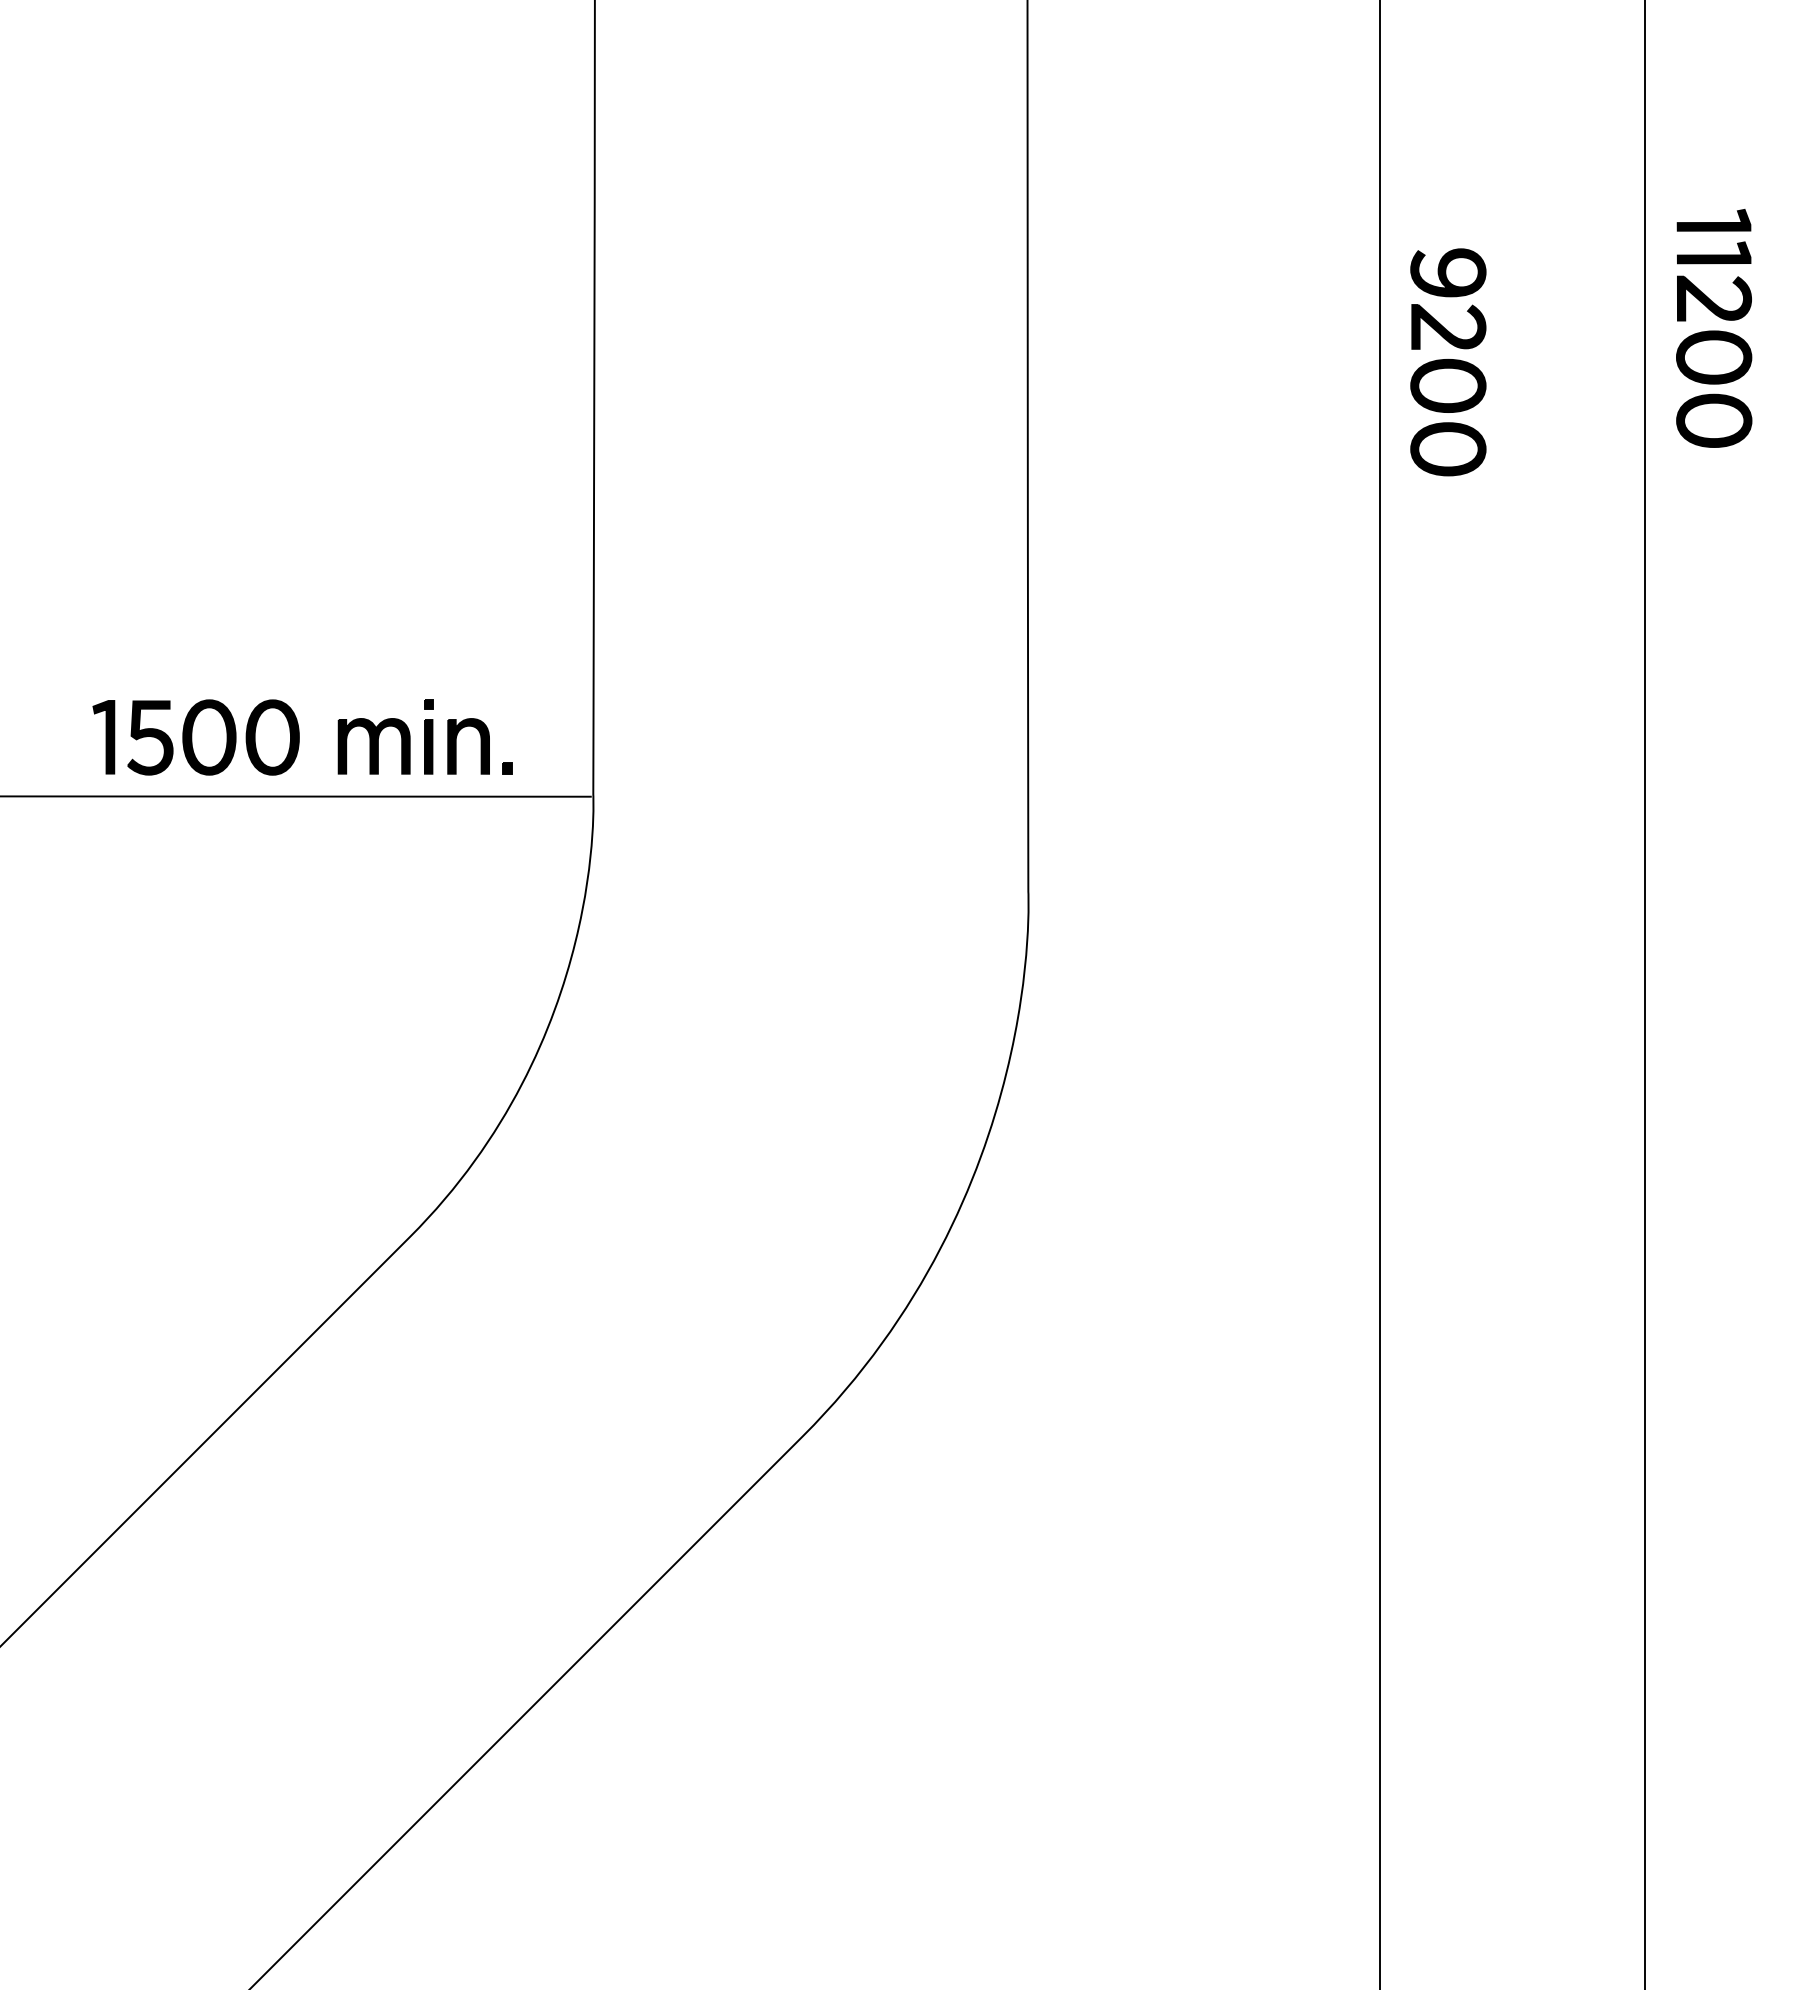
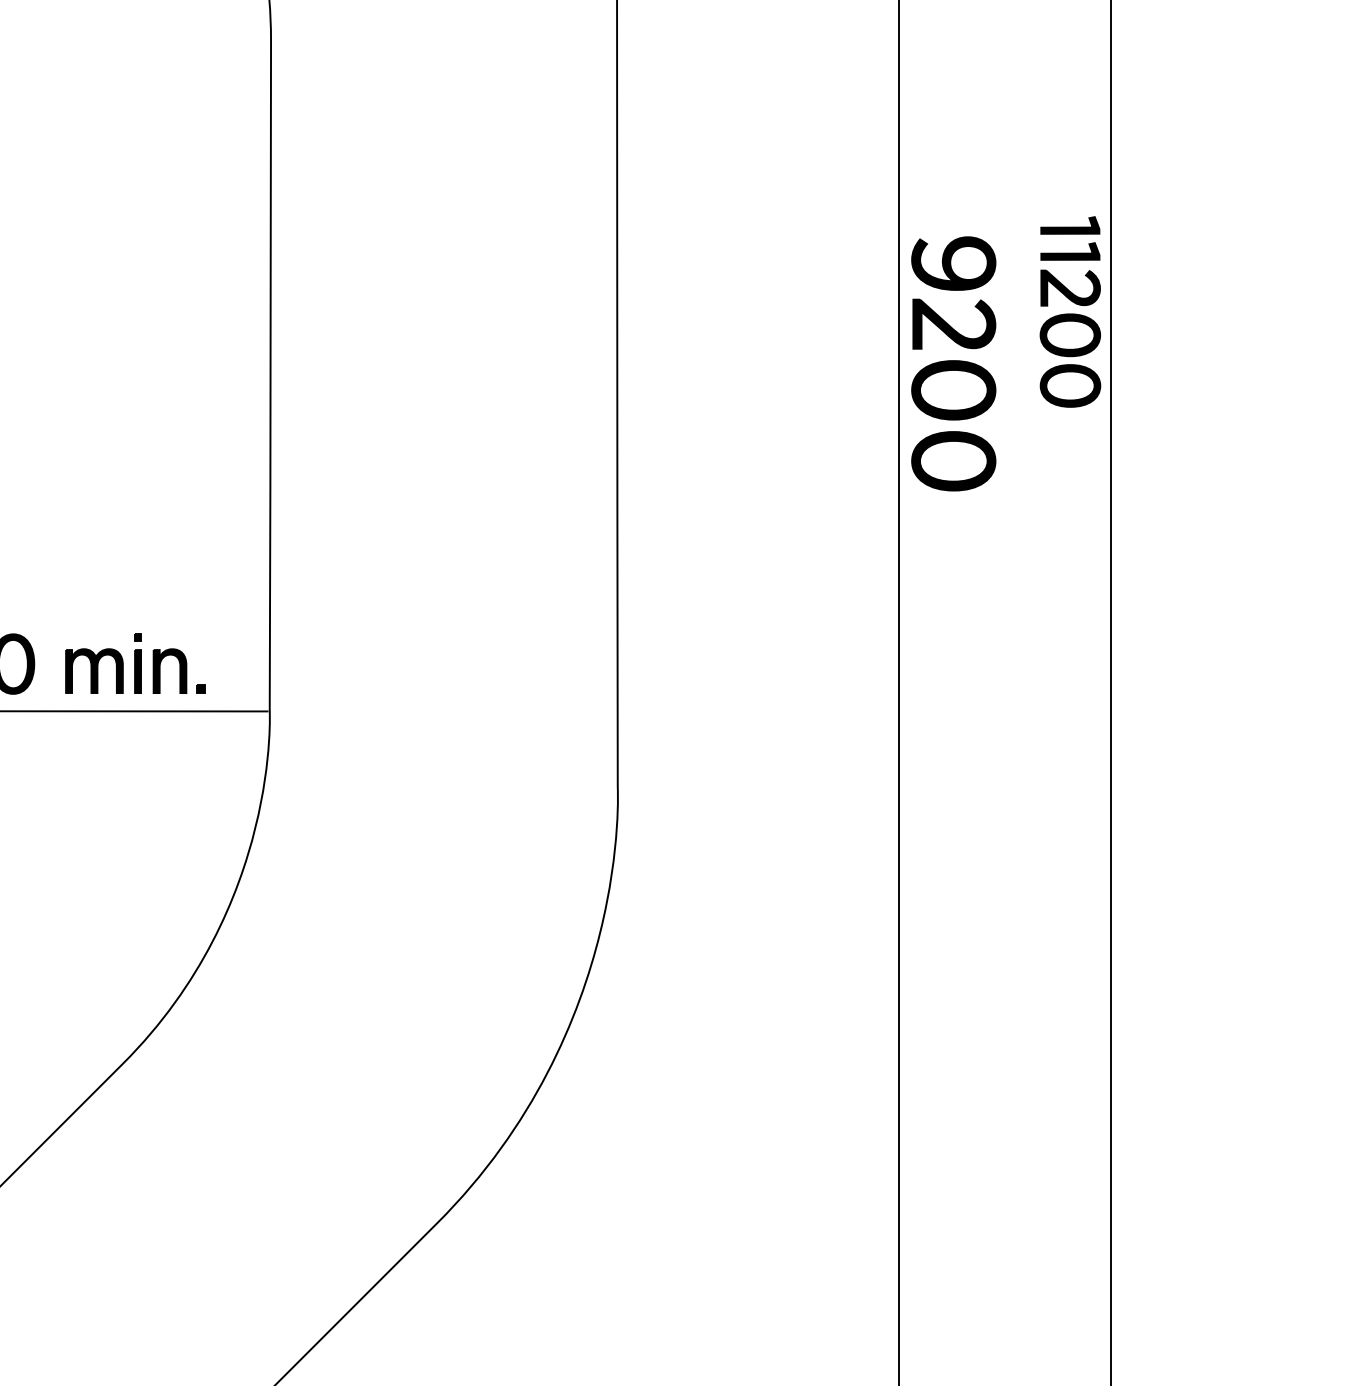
part: (1714, 328) -> (1070, 312), moved
part: (1448, 362) -> (953, 364), size x1.4

